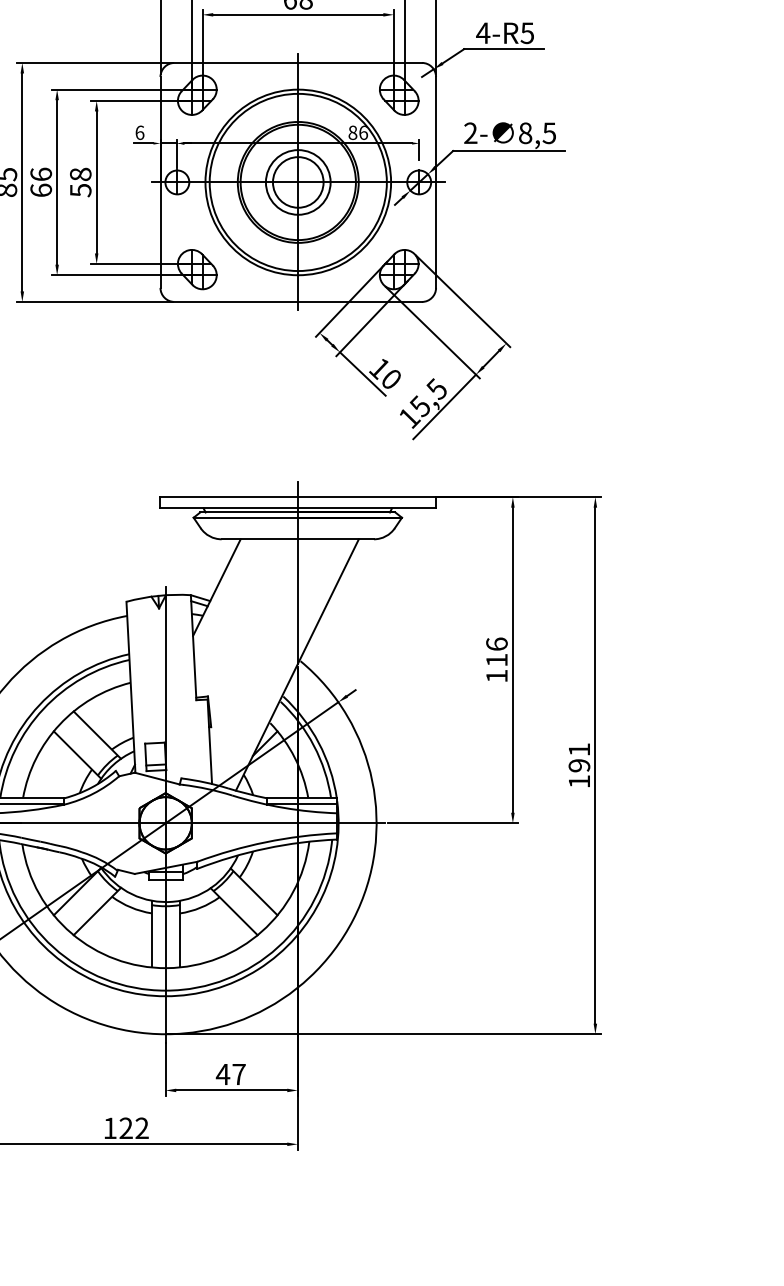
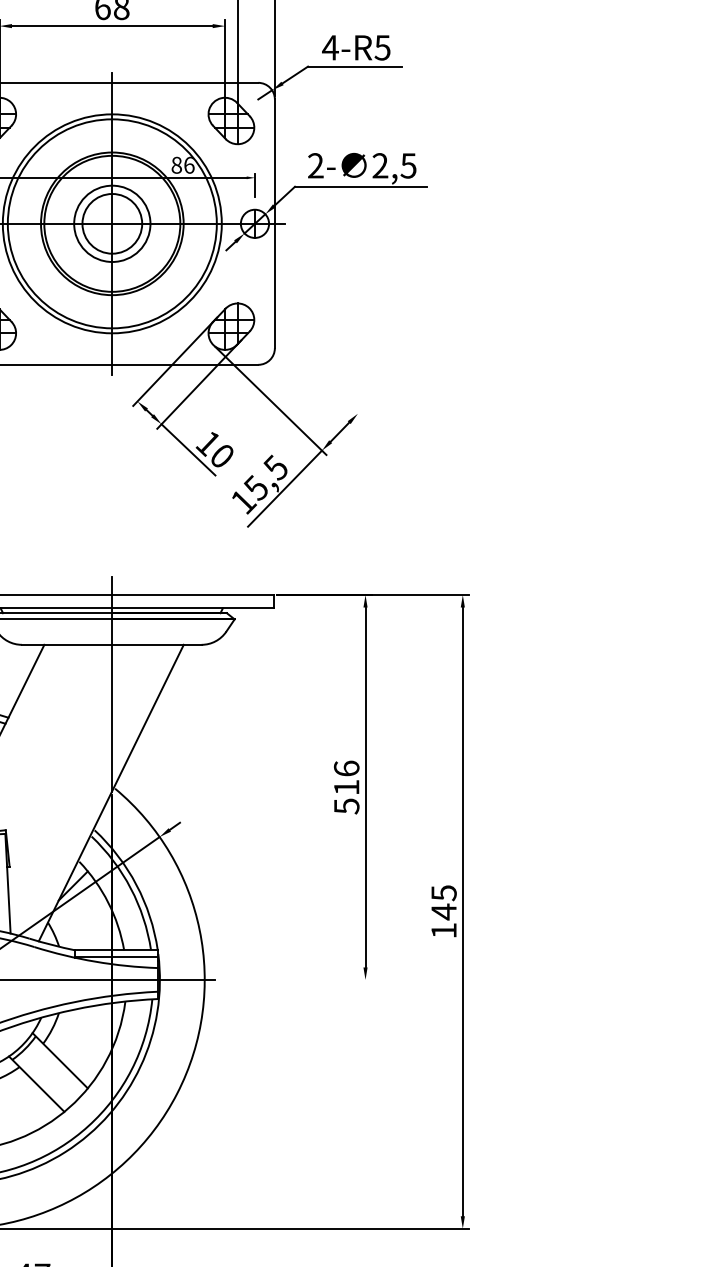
text: (525, 133) -> (380, 166), 8,5 -> 2,5
line: (463, 301) -> (307, 364), removed
text: (496, 676) -> (346, 806), 116 -> 516
text: (579, 757) -> (444, 902), 191 -> 145
line: (452, 823) -> (294, 980), removed

